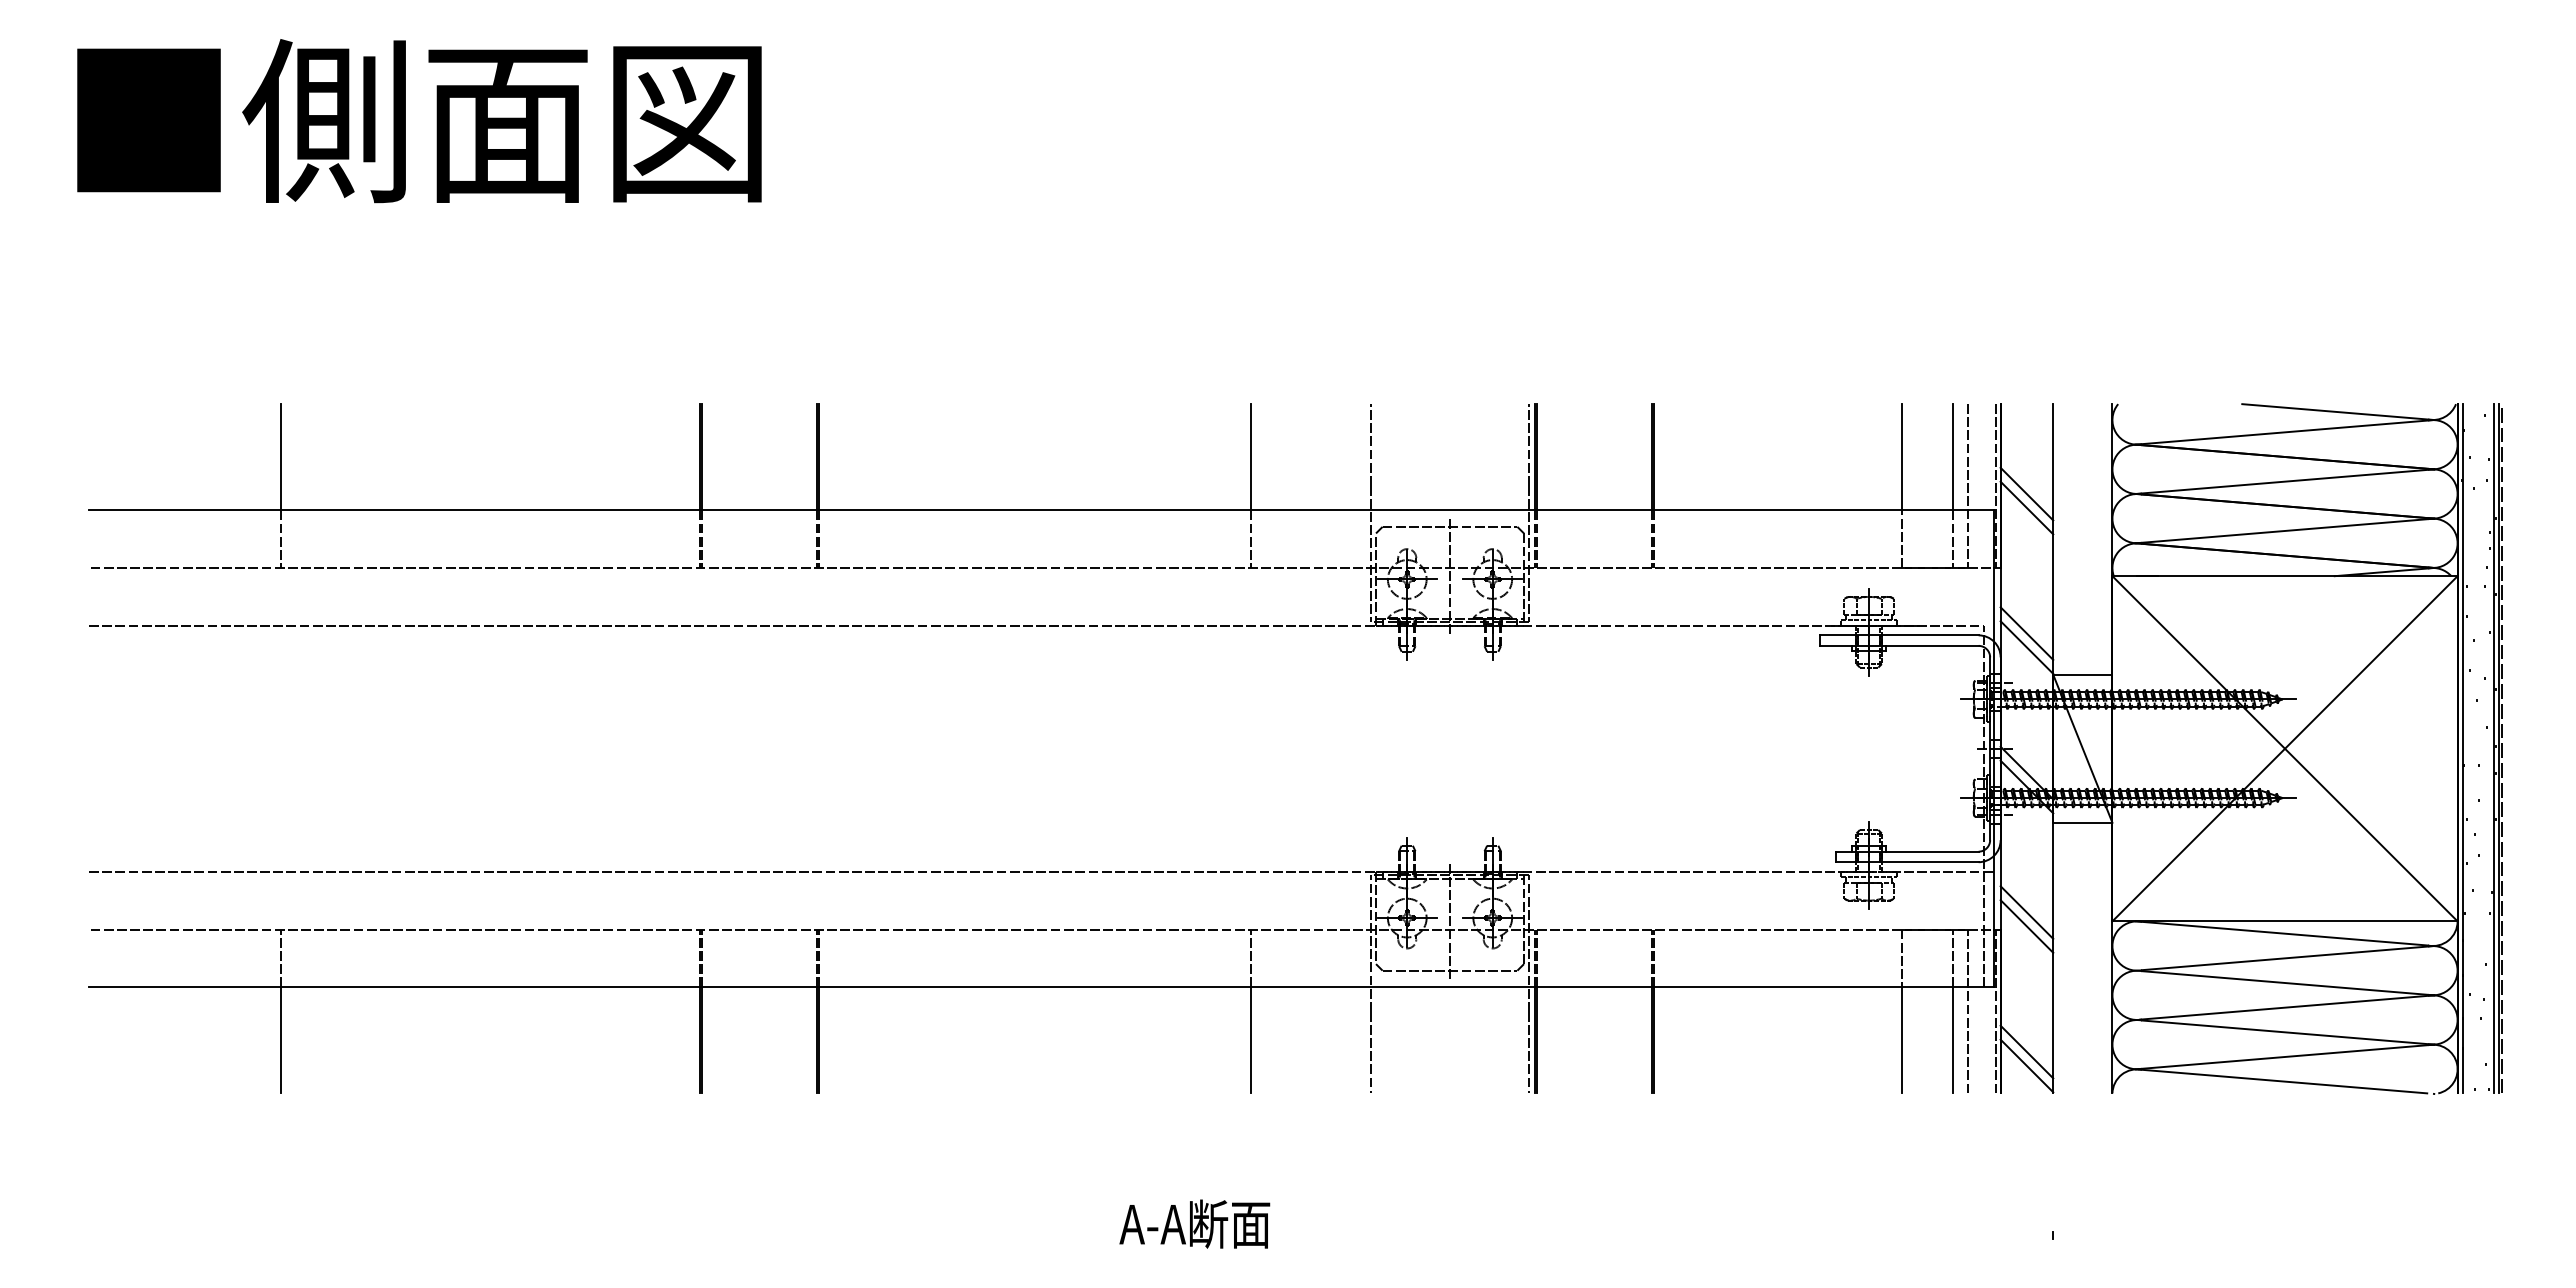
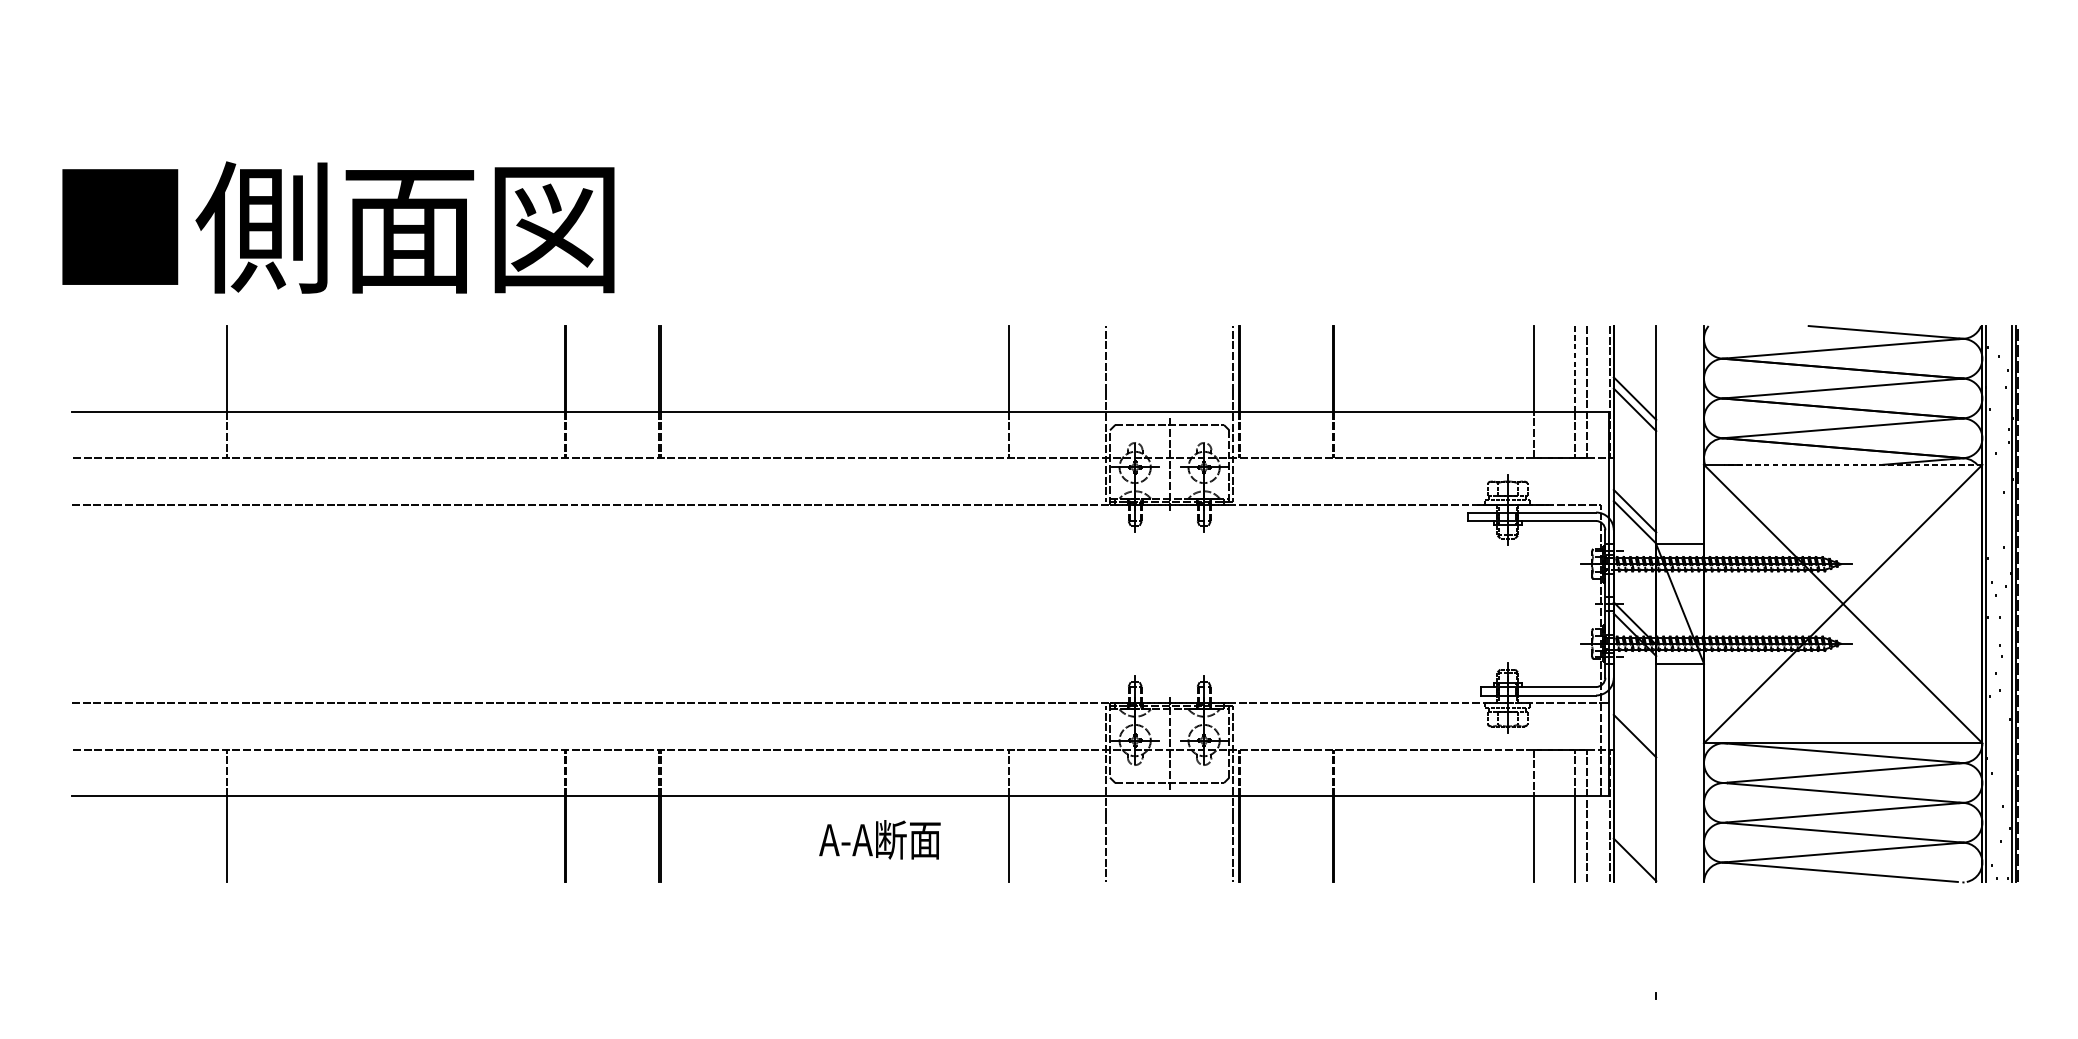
text: (419, 121) -> (338, 227), moved
line: (1952, 457) -> (1574, 369), solid -> dashed
line: (2296, 576) -> (1852, 465), solid -> dashed
line: (2026, 926) -> (1634, 747), removed
line: (2026, 1051) -> (1634, 848), removed
text: (1194, 1223) -> (879, 839), moved

